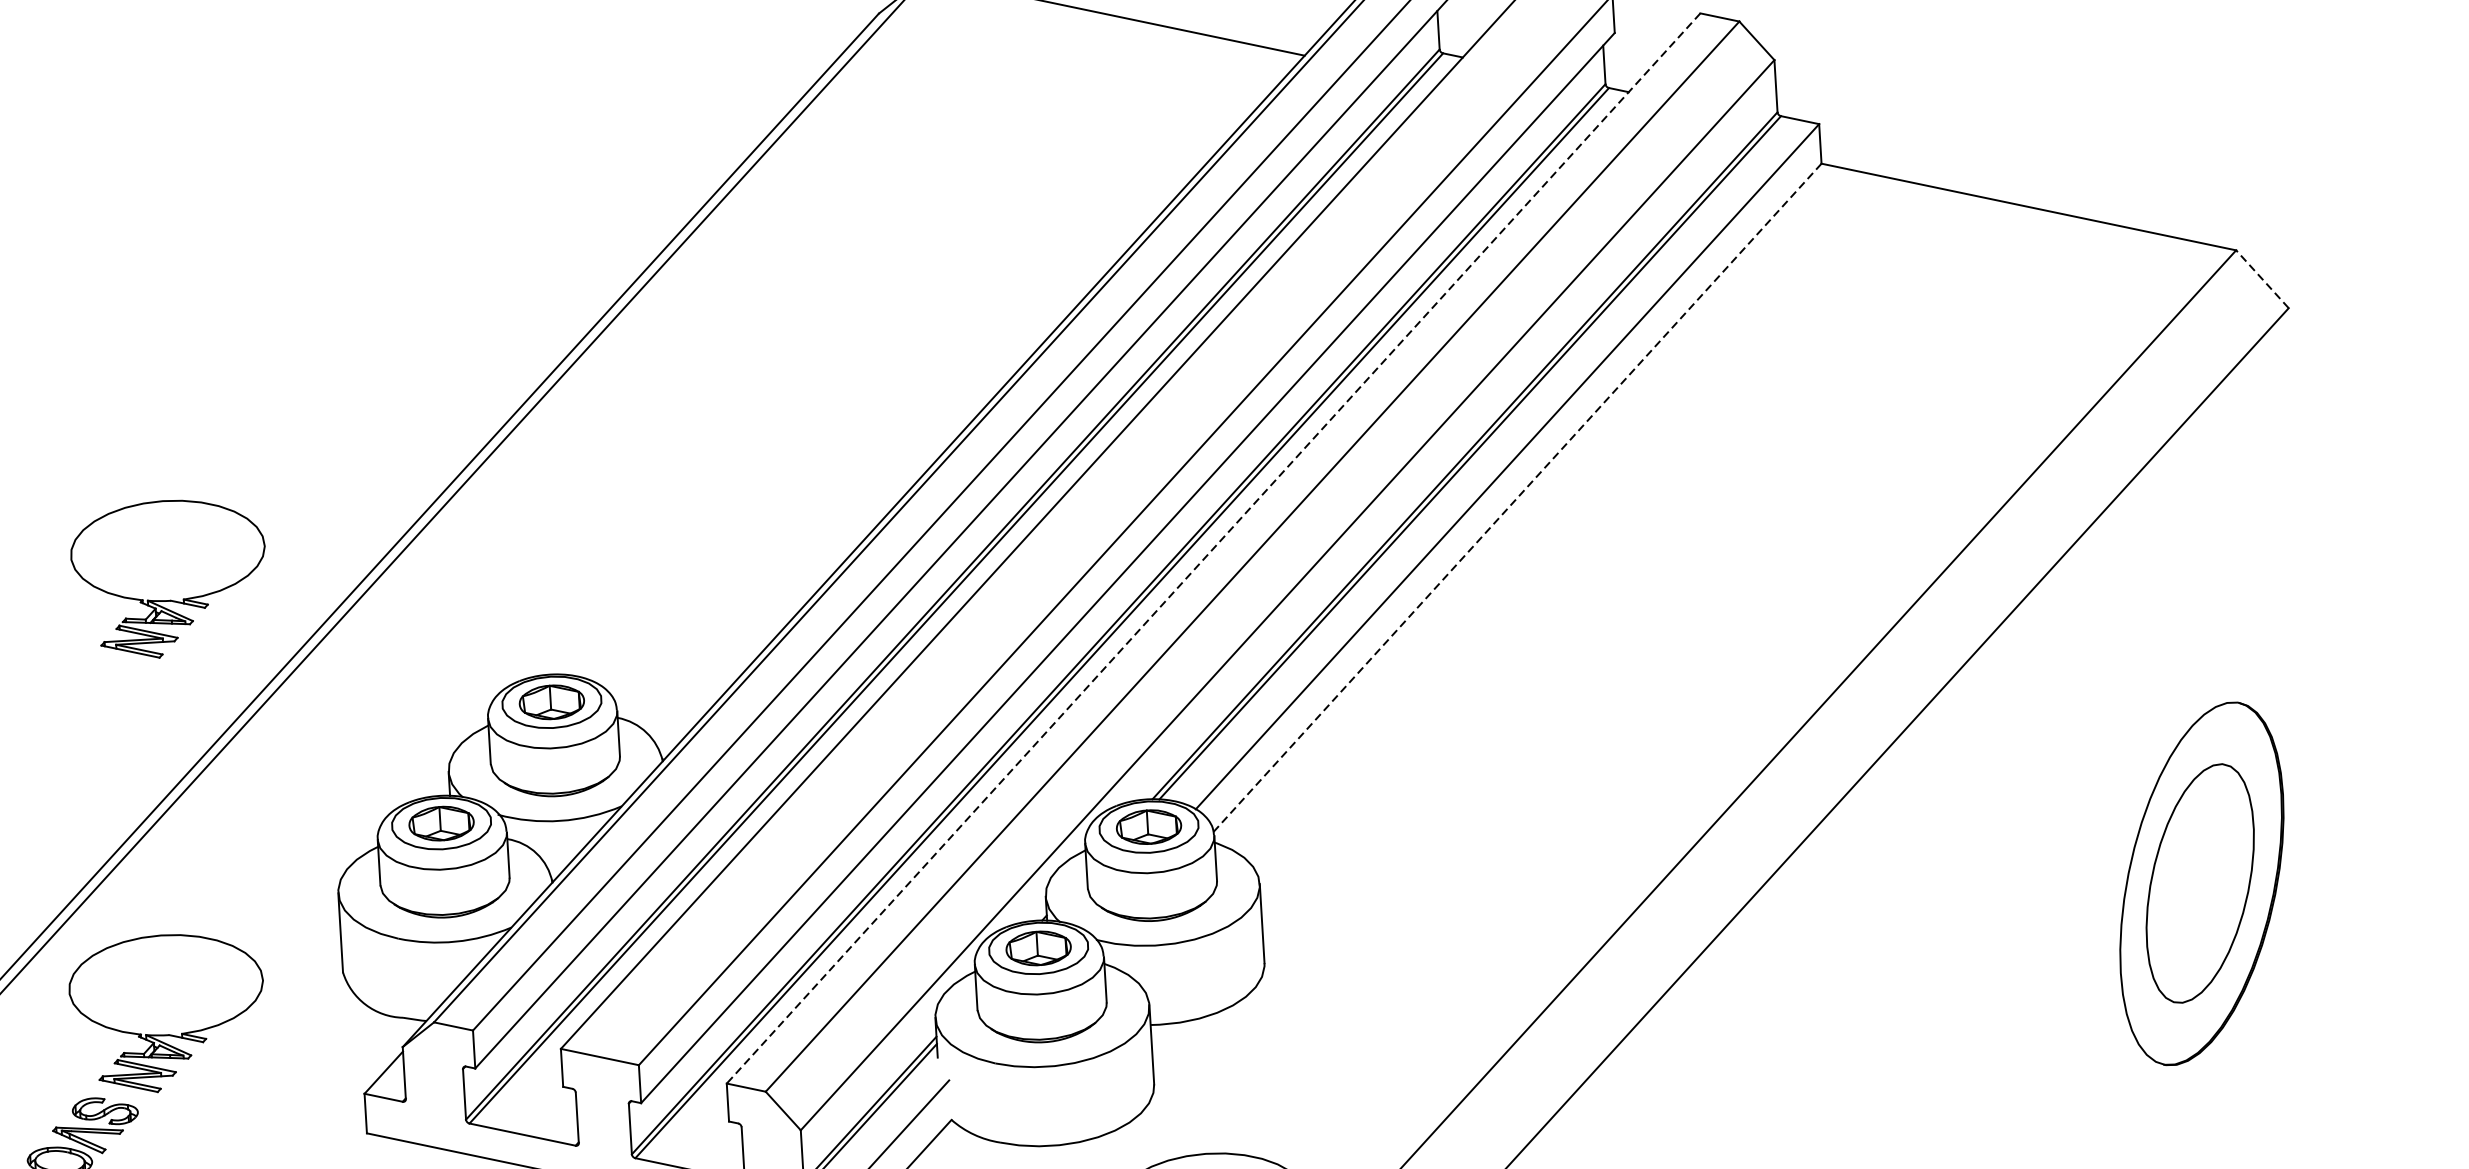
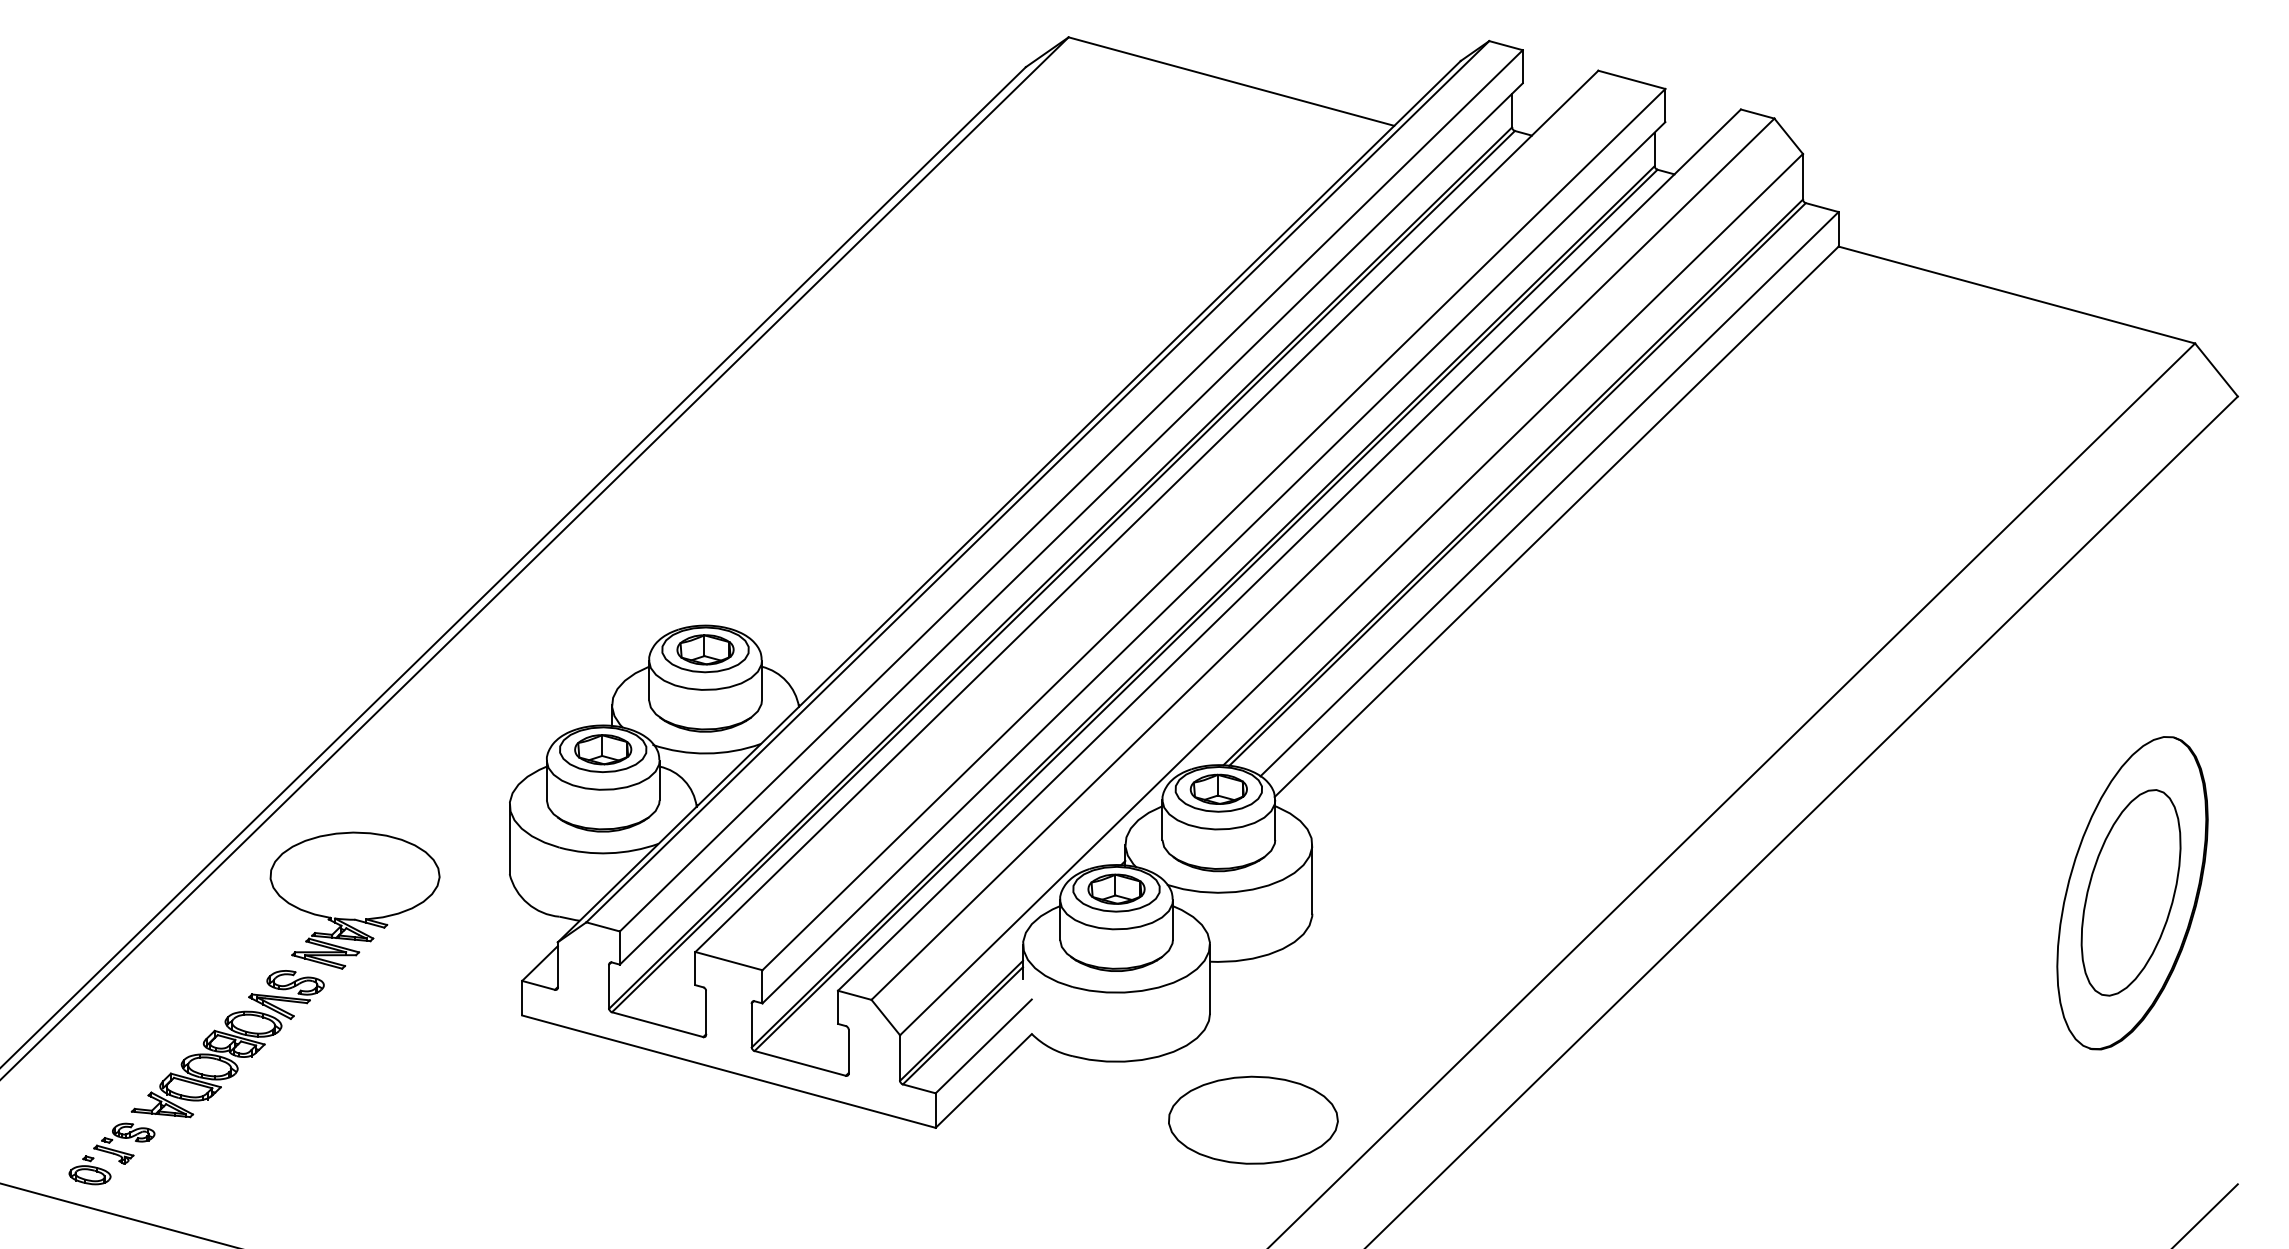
line: (2262, 278) -> (2216, 369), dashed -> solid
line: (1517, 498) -> (1556, 522), dashed -> solid
line: (1213, 548) -> (1289, 550), dashed -> solid
part: (168, 578) -> (378, 522), removed

